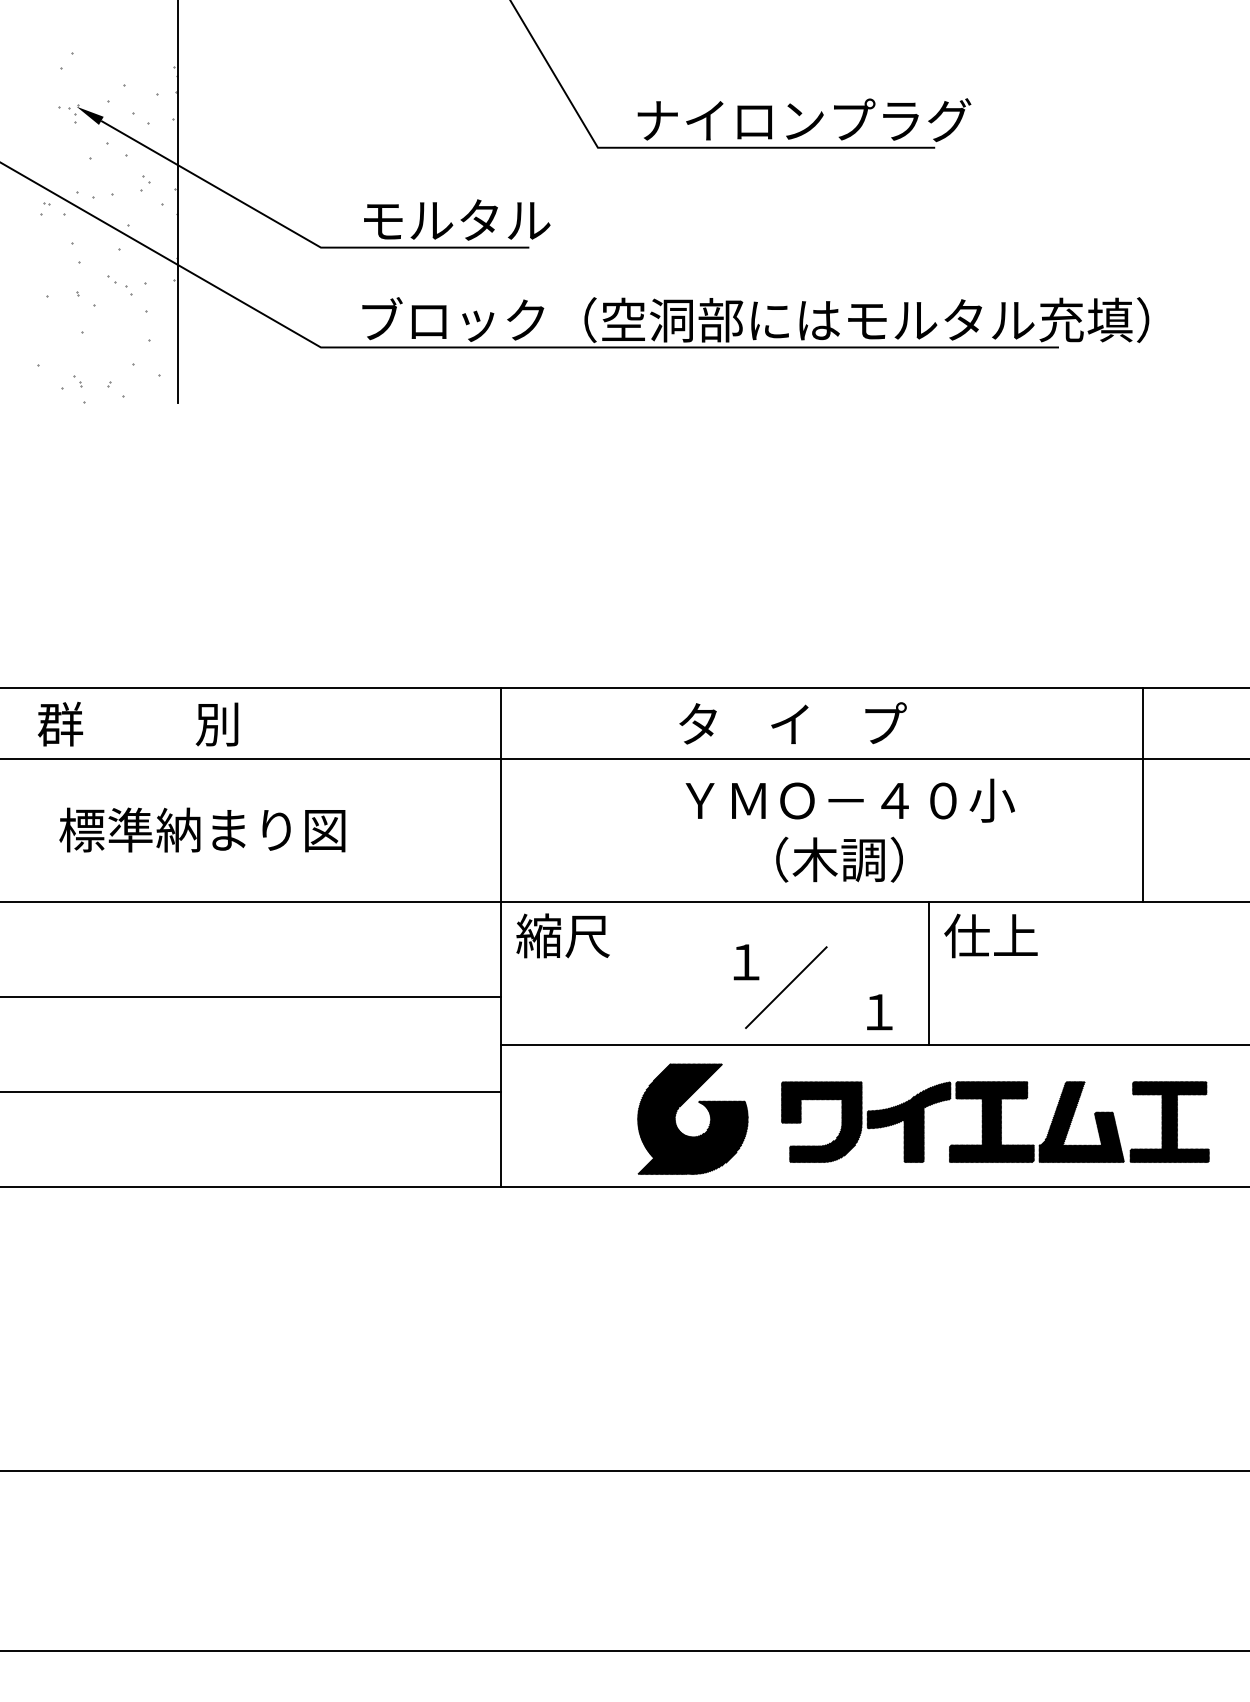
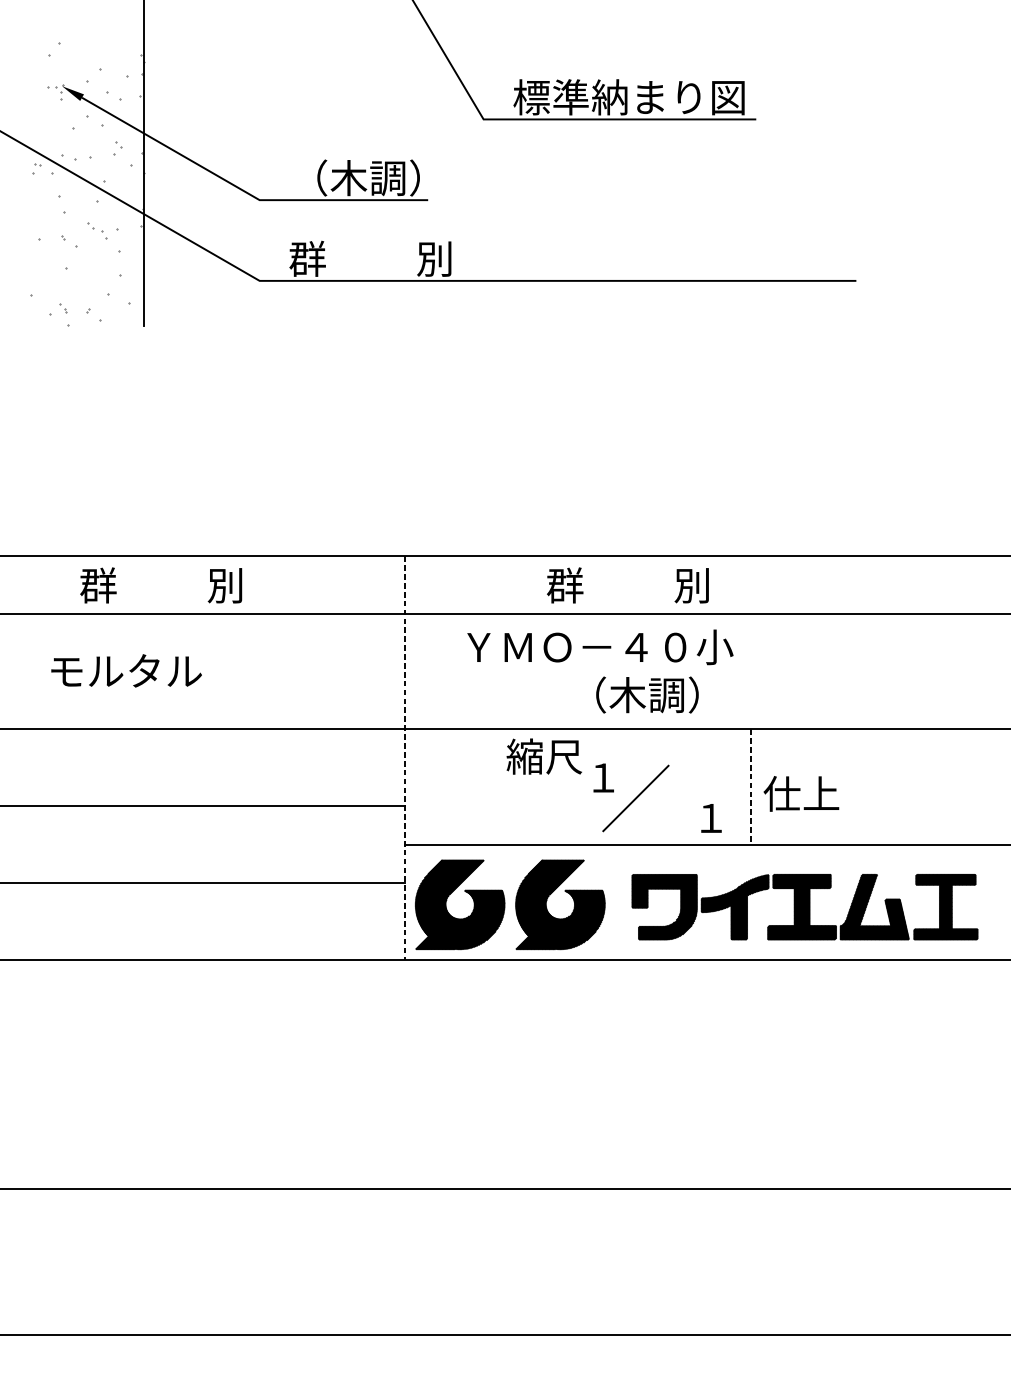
text: (802, 120) -> (649, 97), ナイロンプラグ -> 標準納まり図
text: (457, 220) -> (370, 178), モルタル -> （木調）
text: (753, 320) -> (609, 259), ブロック（空洞部にはモルタル充填） -> 群          別
text: (138, 723) -> (161, 584), moved
text: (791, 723) -> (640, 584), タ    イ    プ -> 群          別
line: (1142, 795) -> (923, 643), removed
text: (849, 800) -> (599, 647), moved
text: (202, 829) -> (163, 670), 標準納まり図 -> モルタル
text: (839, 859) -> (647, 694), moved
text: (562, 935) -> (543, 756), moved
text: (990, 935) -> (801, 793), moved
line: (501, 937) -> (405, 757), solid -> dashed
line: (929, 973) -> (751, 787), solid -> dashed
part: (557, 1106) -> (450, 894), added

